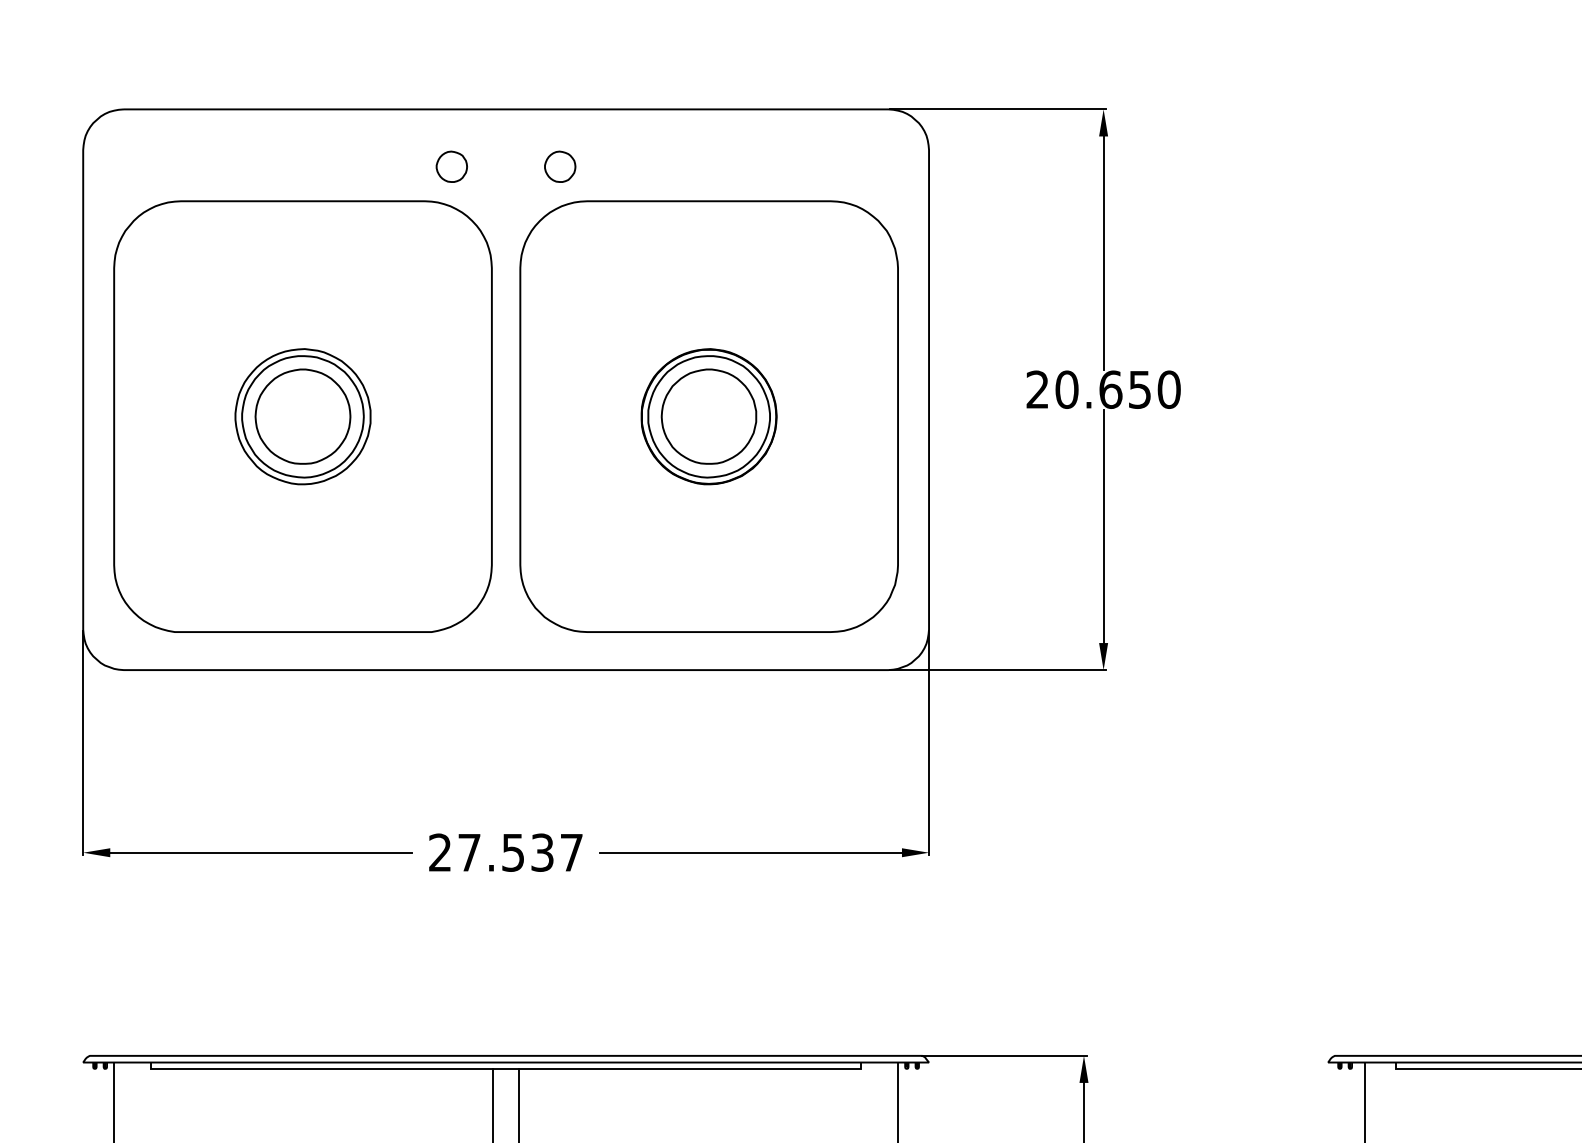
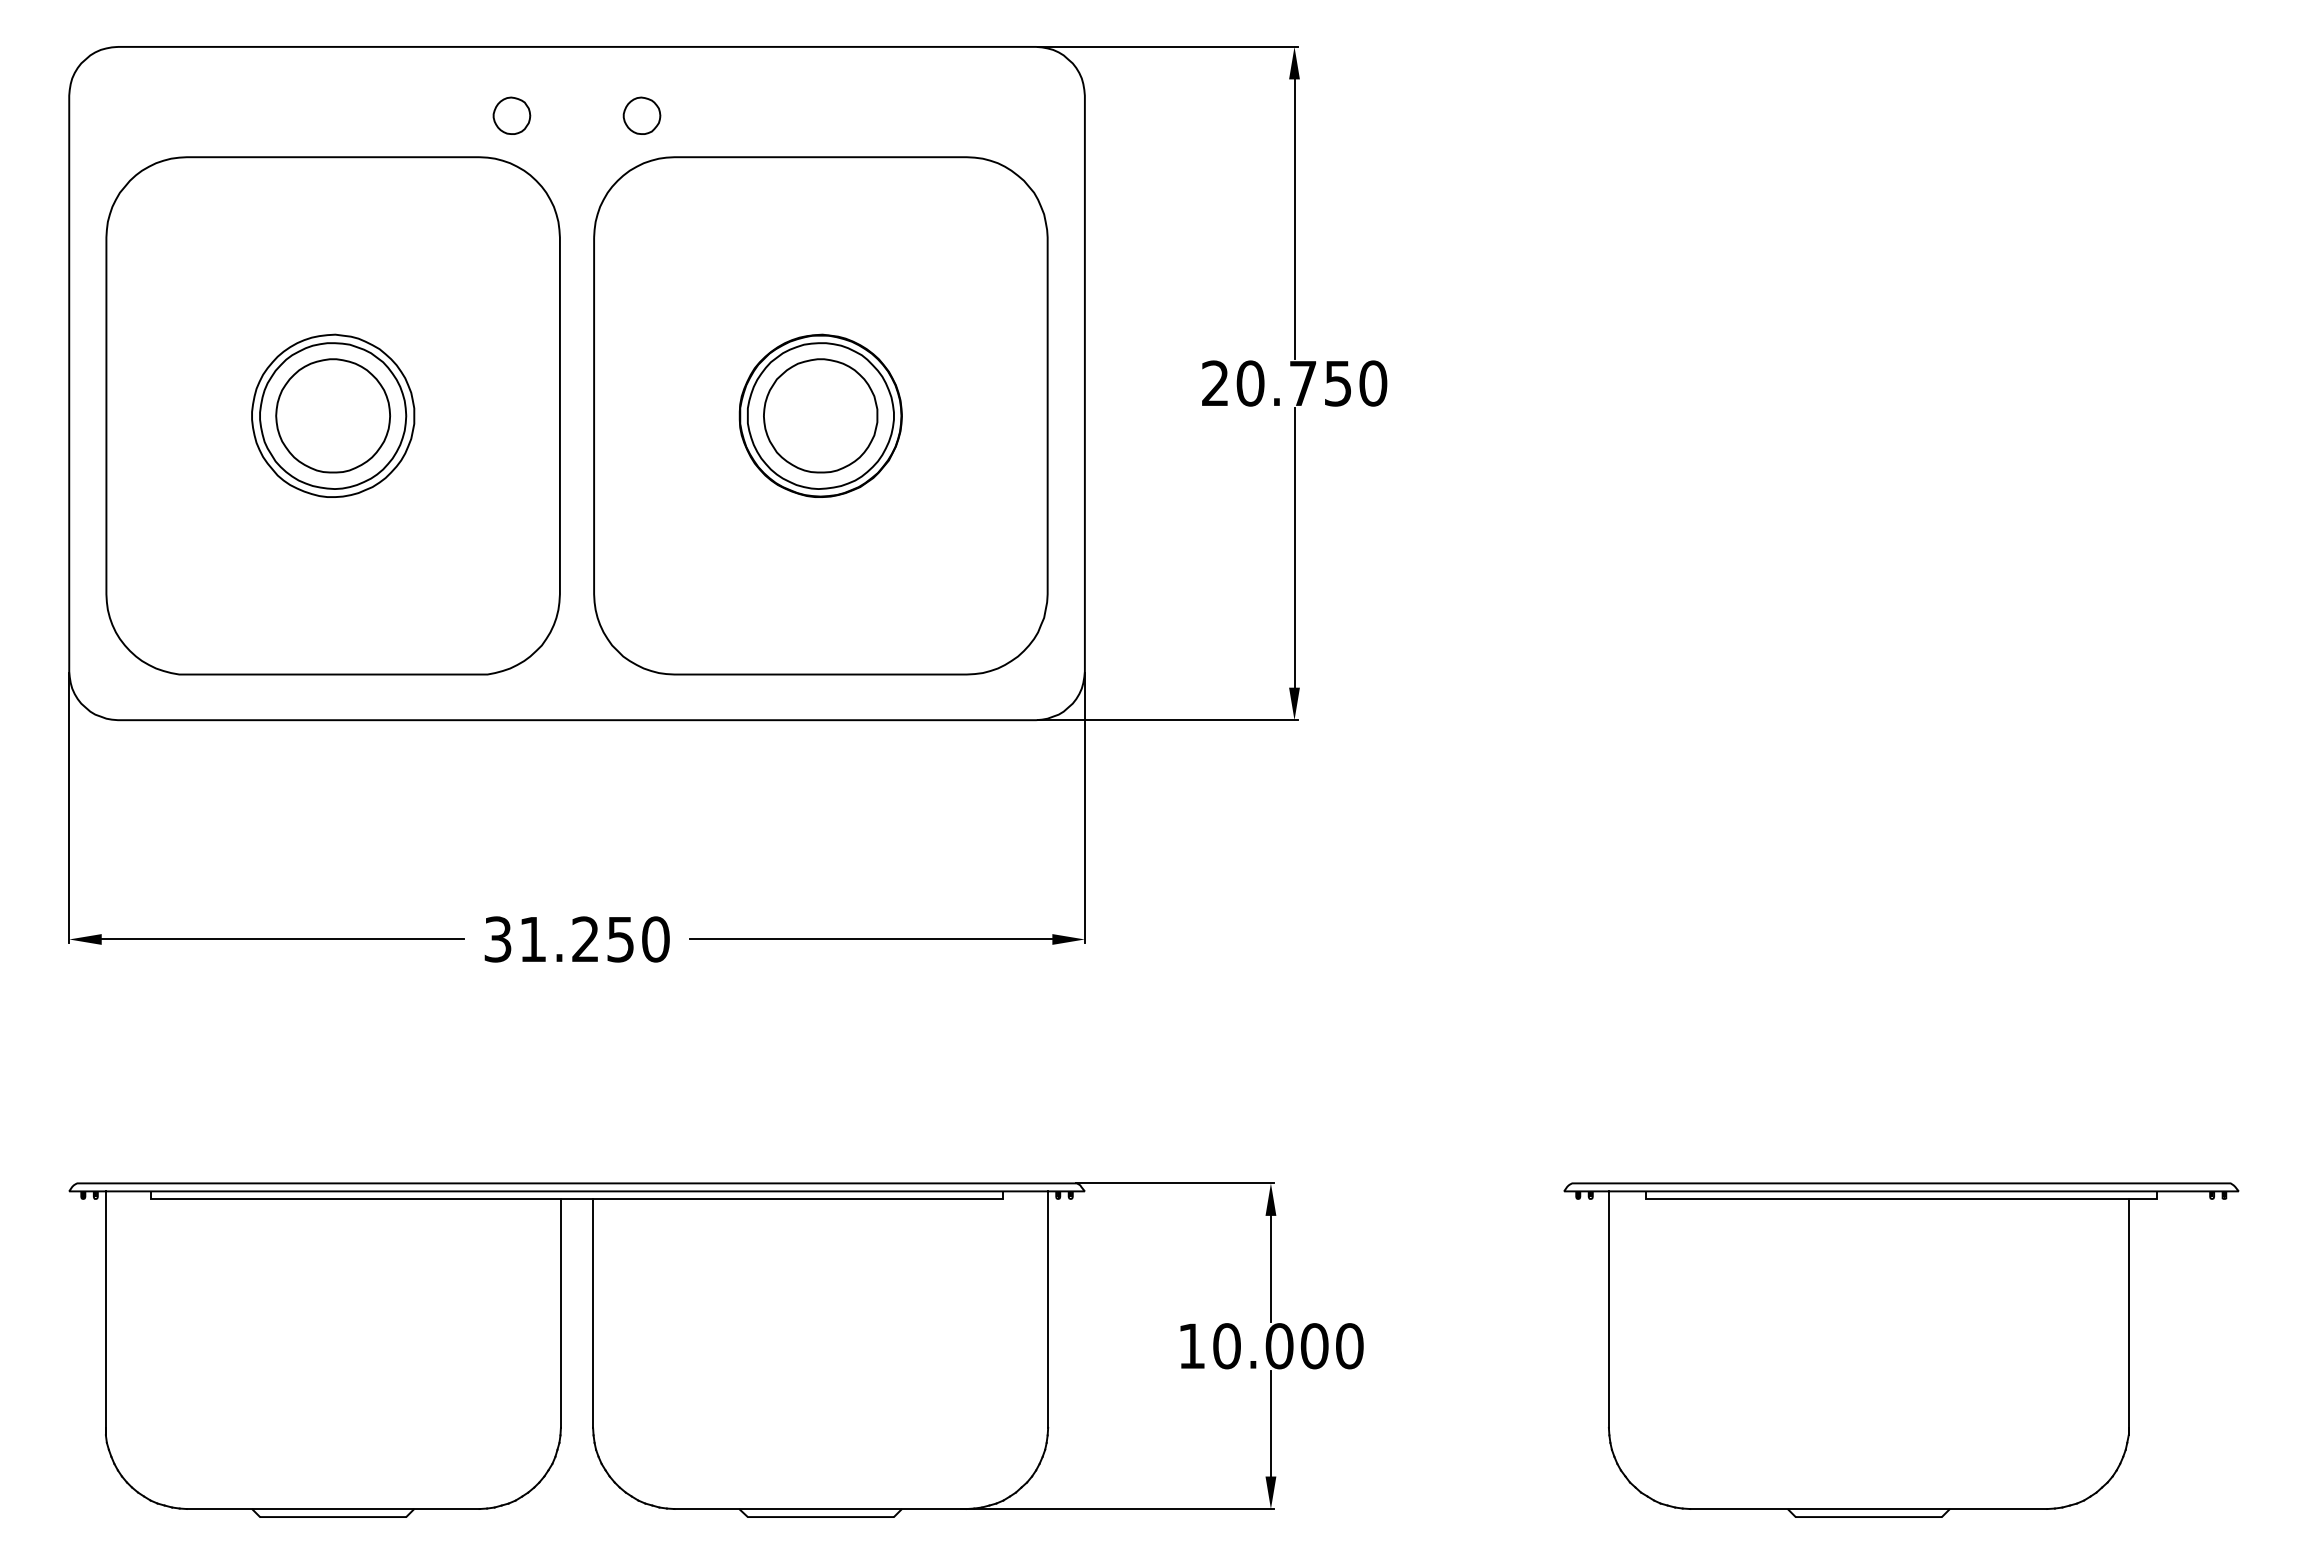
text: (1111, 389) -> (1303, 383), 20.650 -> 20.750
text: (505, 852) -> (576, 939), 27.537 -> 31.250

